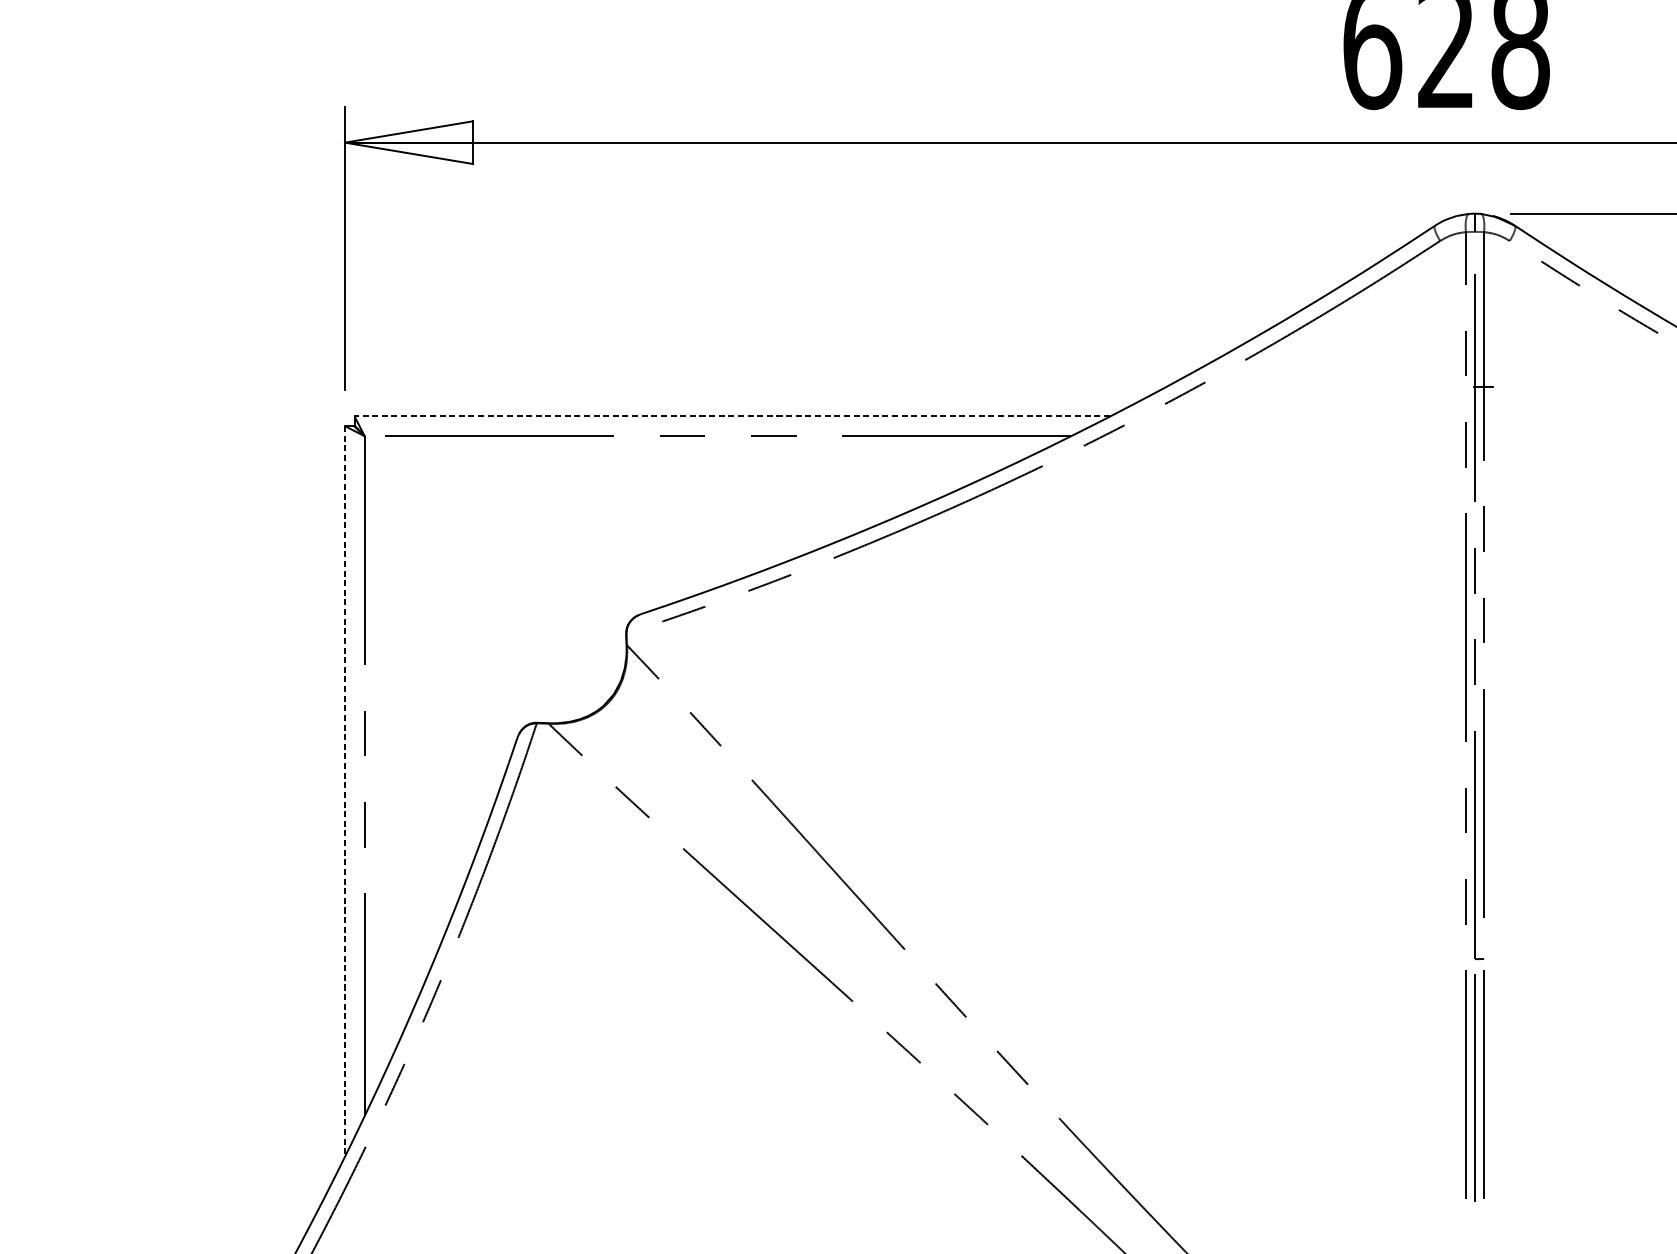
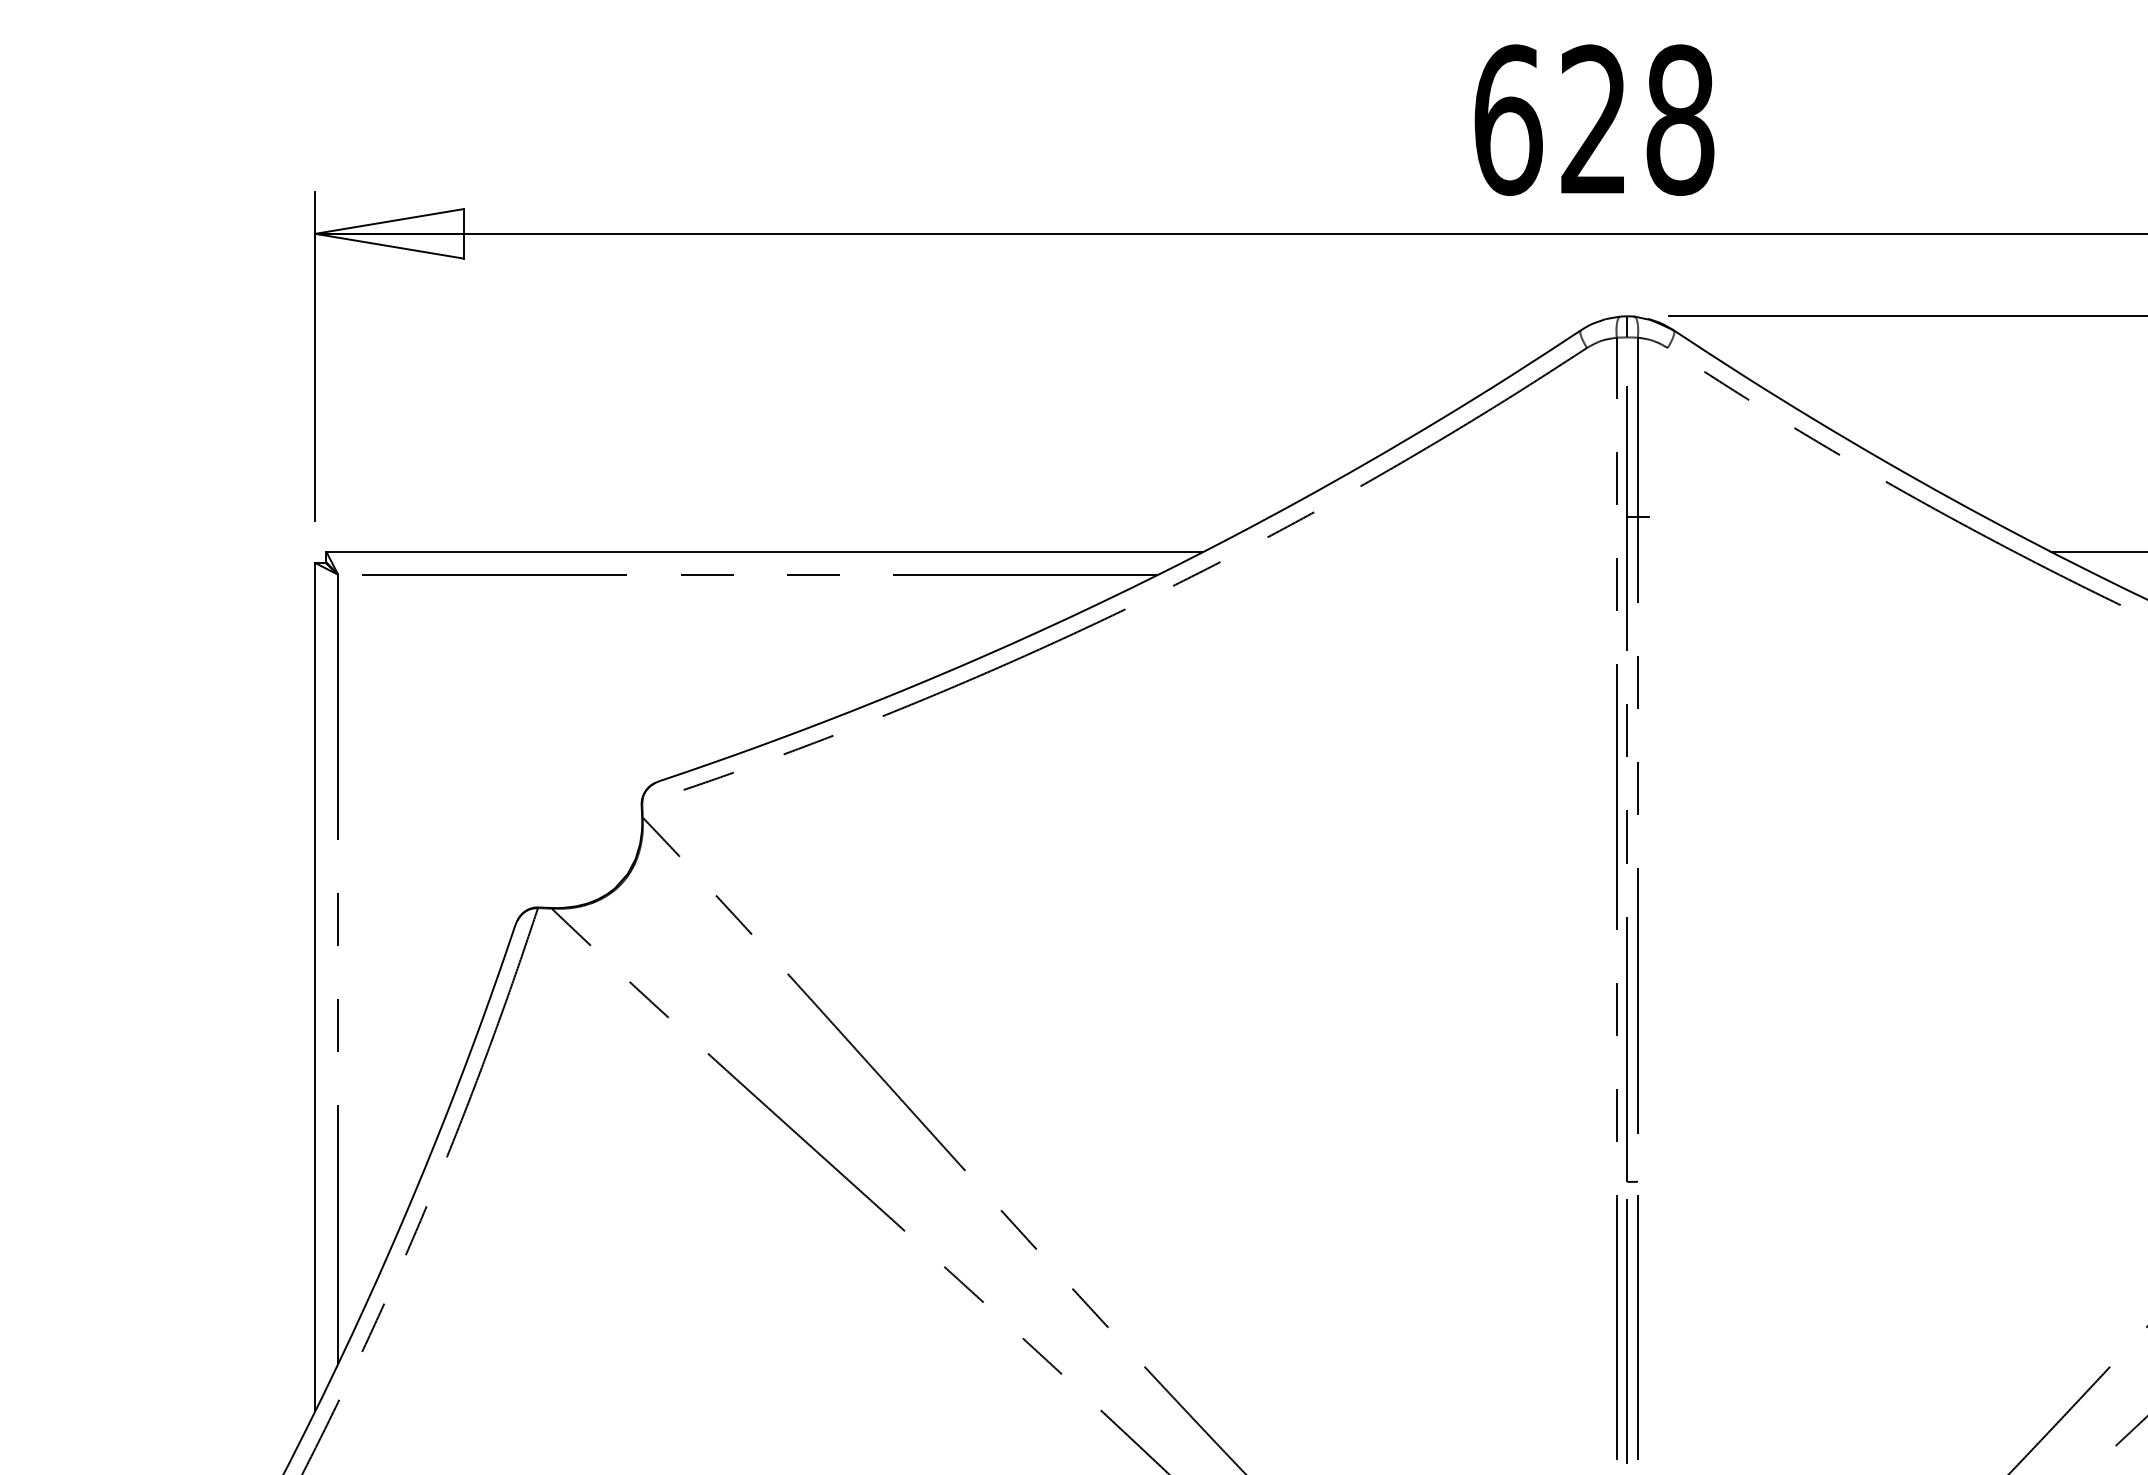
line: (731, 416) -> (764, 551), dashed -> solid
line: (345, 791) -> (315, 987), dashed -> solid

